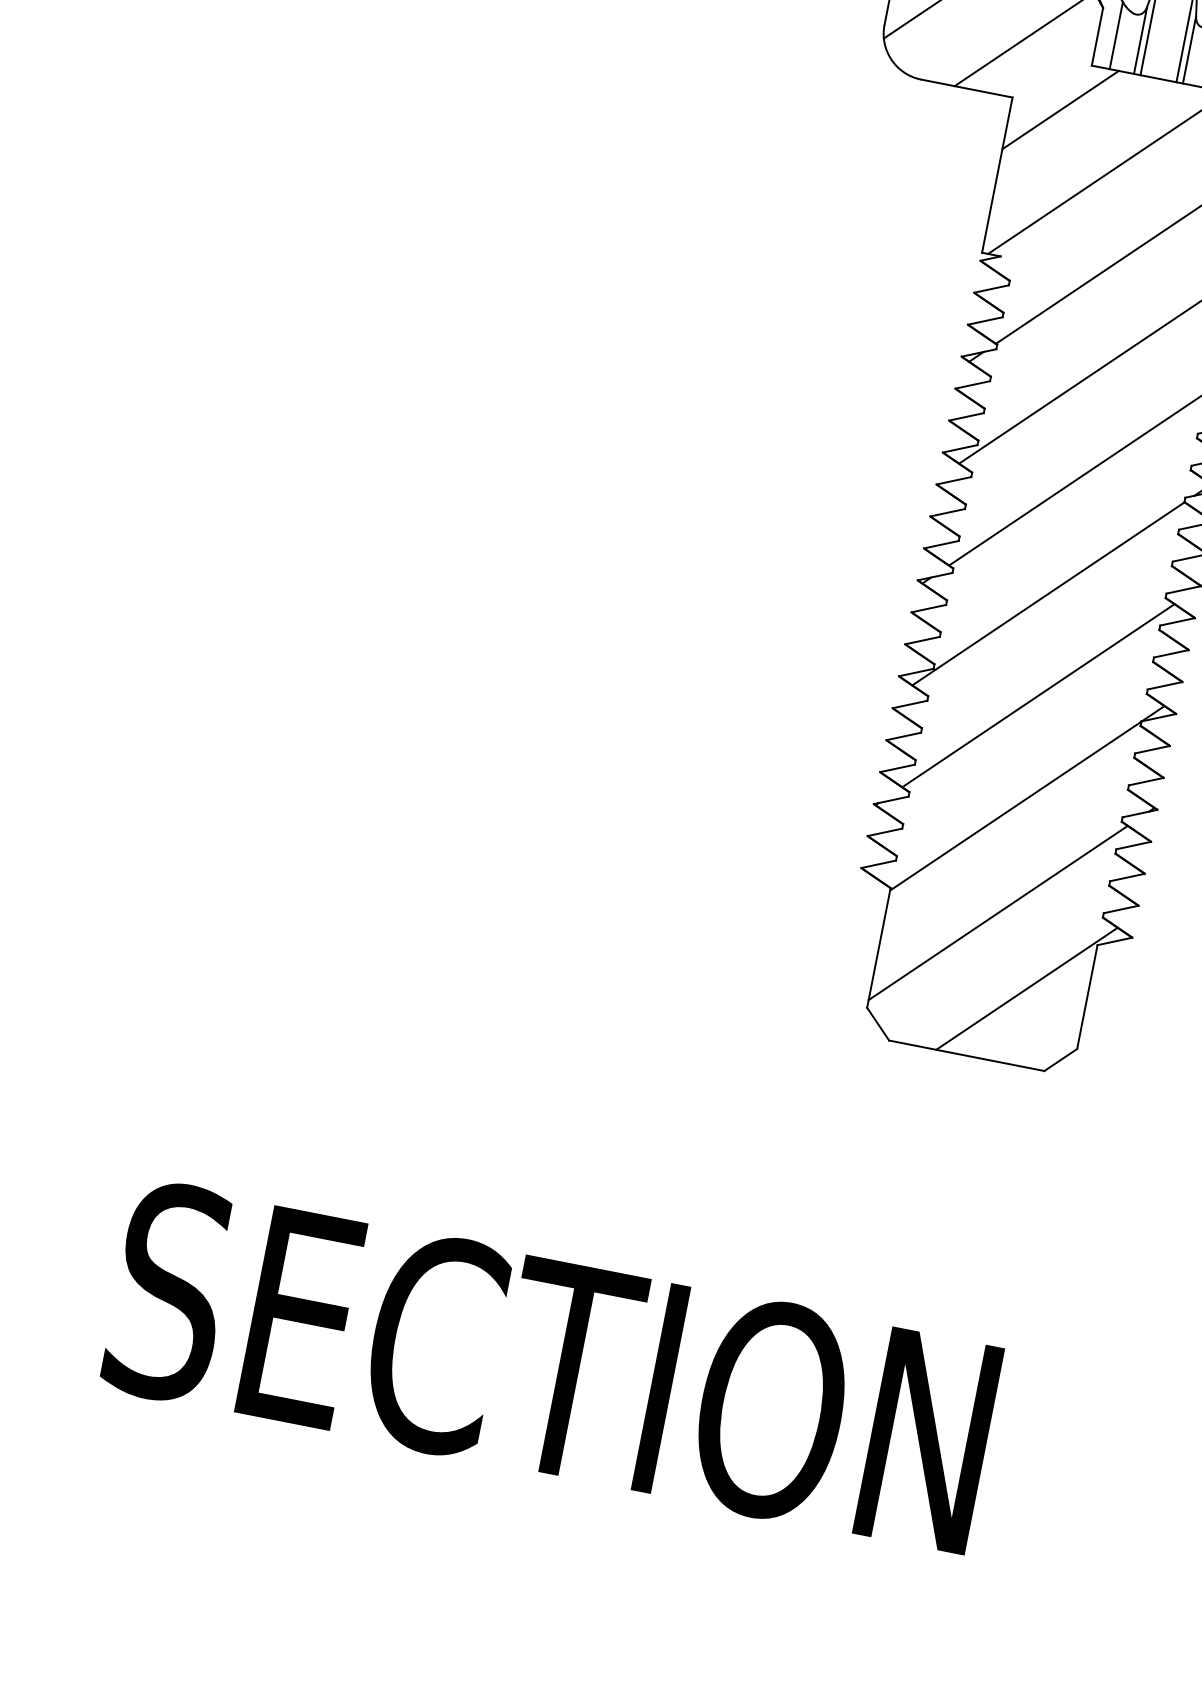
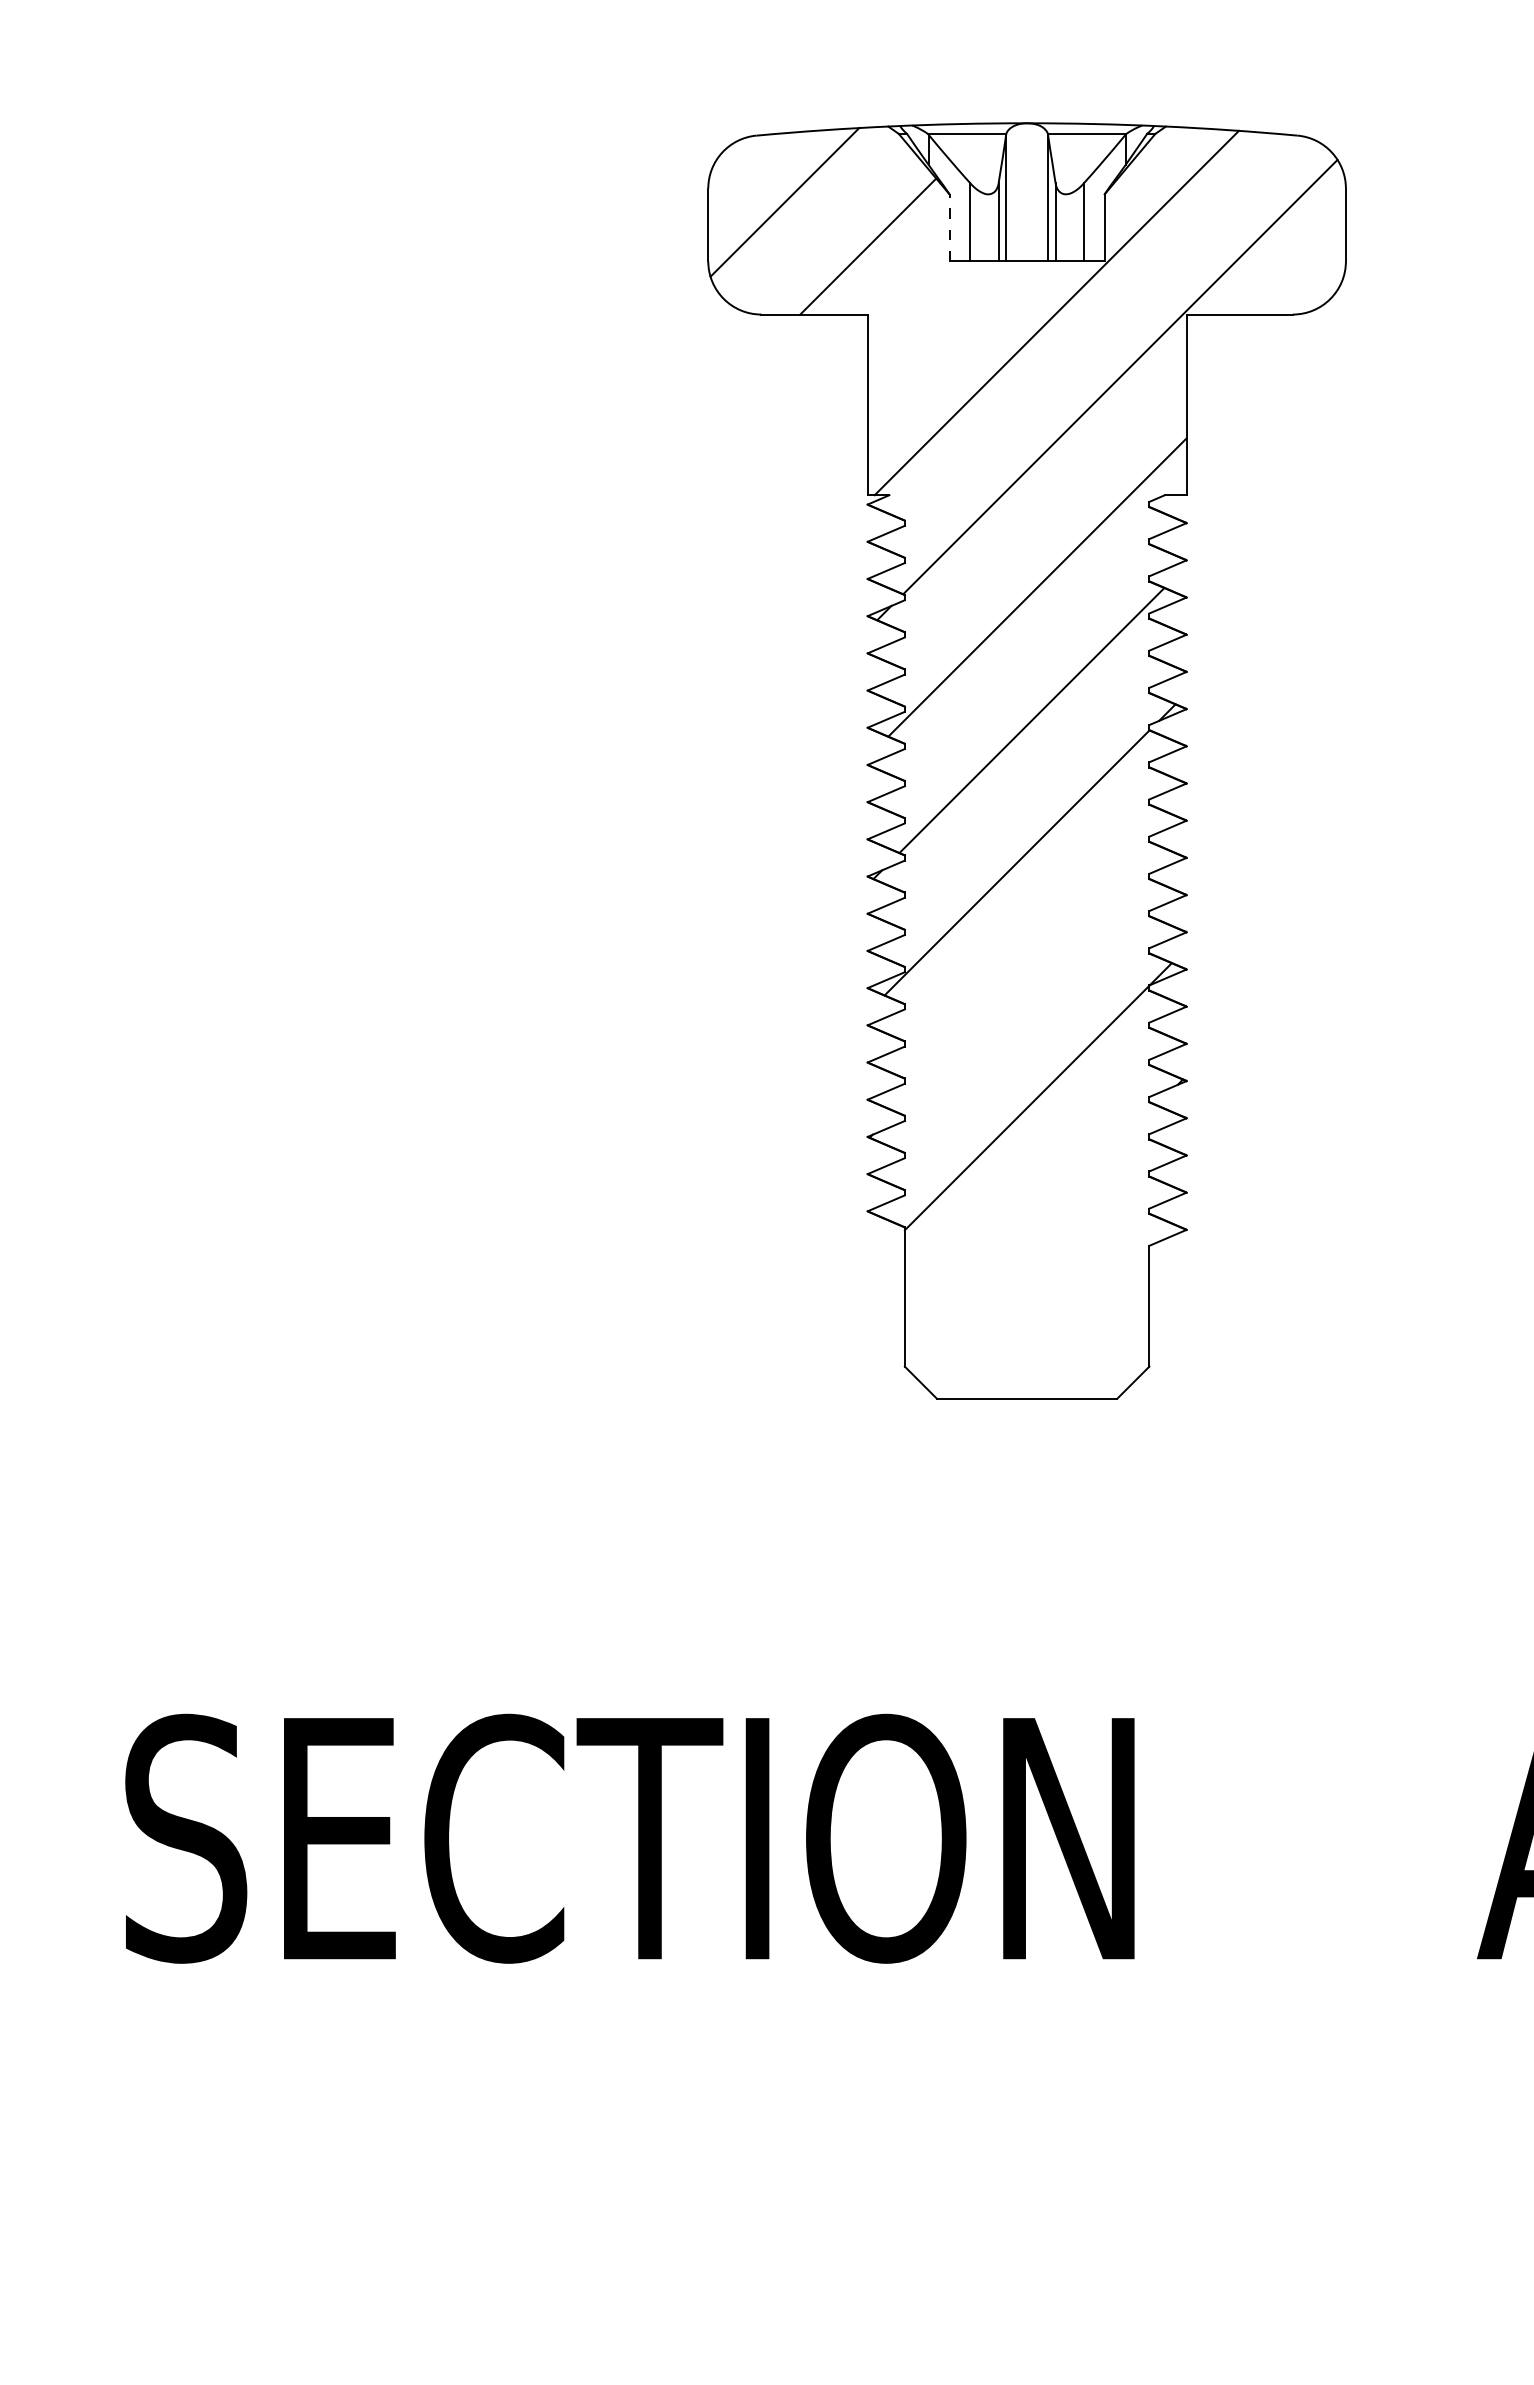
line: (1097, 36) -> (949, 227), solid -> dashed
line: (1060, 109) -> (923, 317), removed
line: (1037, 694) -> (1027, 978), removed
line: (997, 912) -> (1030, 1231), removed
line: (1026, 988) -> (1079, 1309), removed

